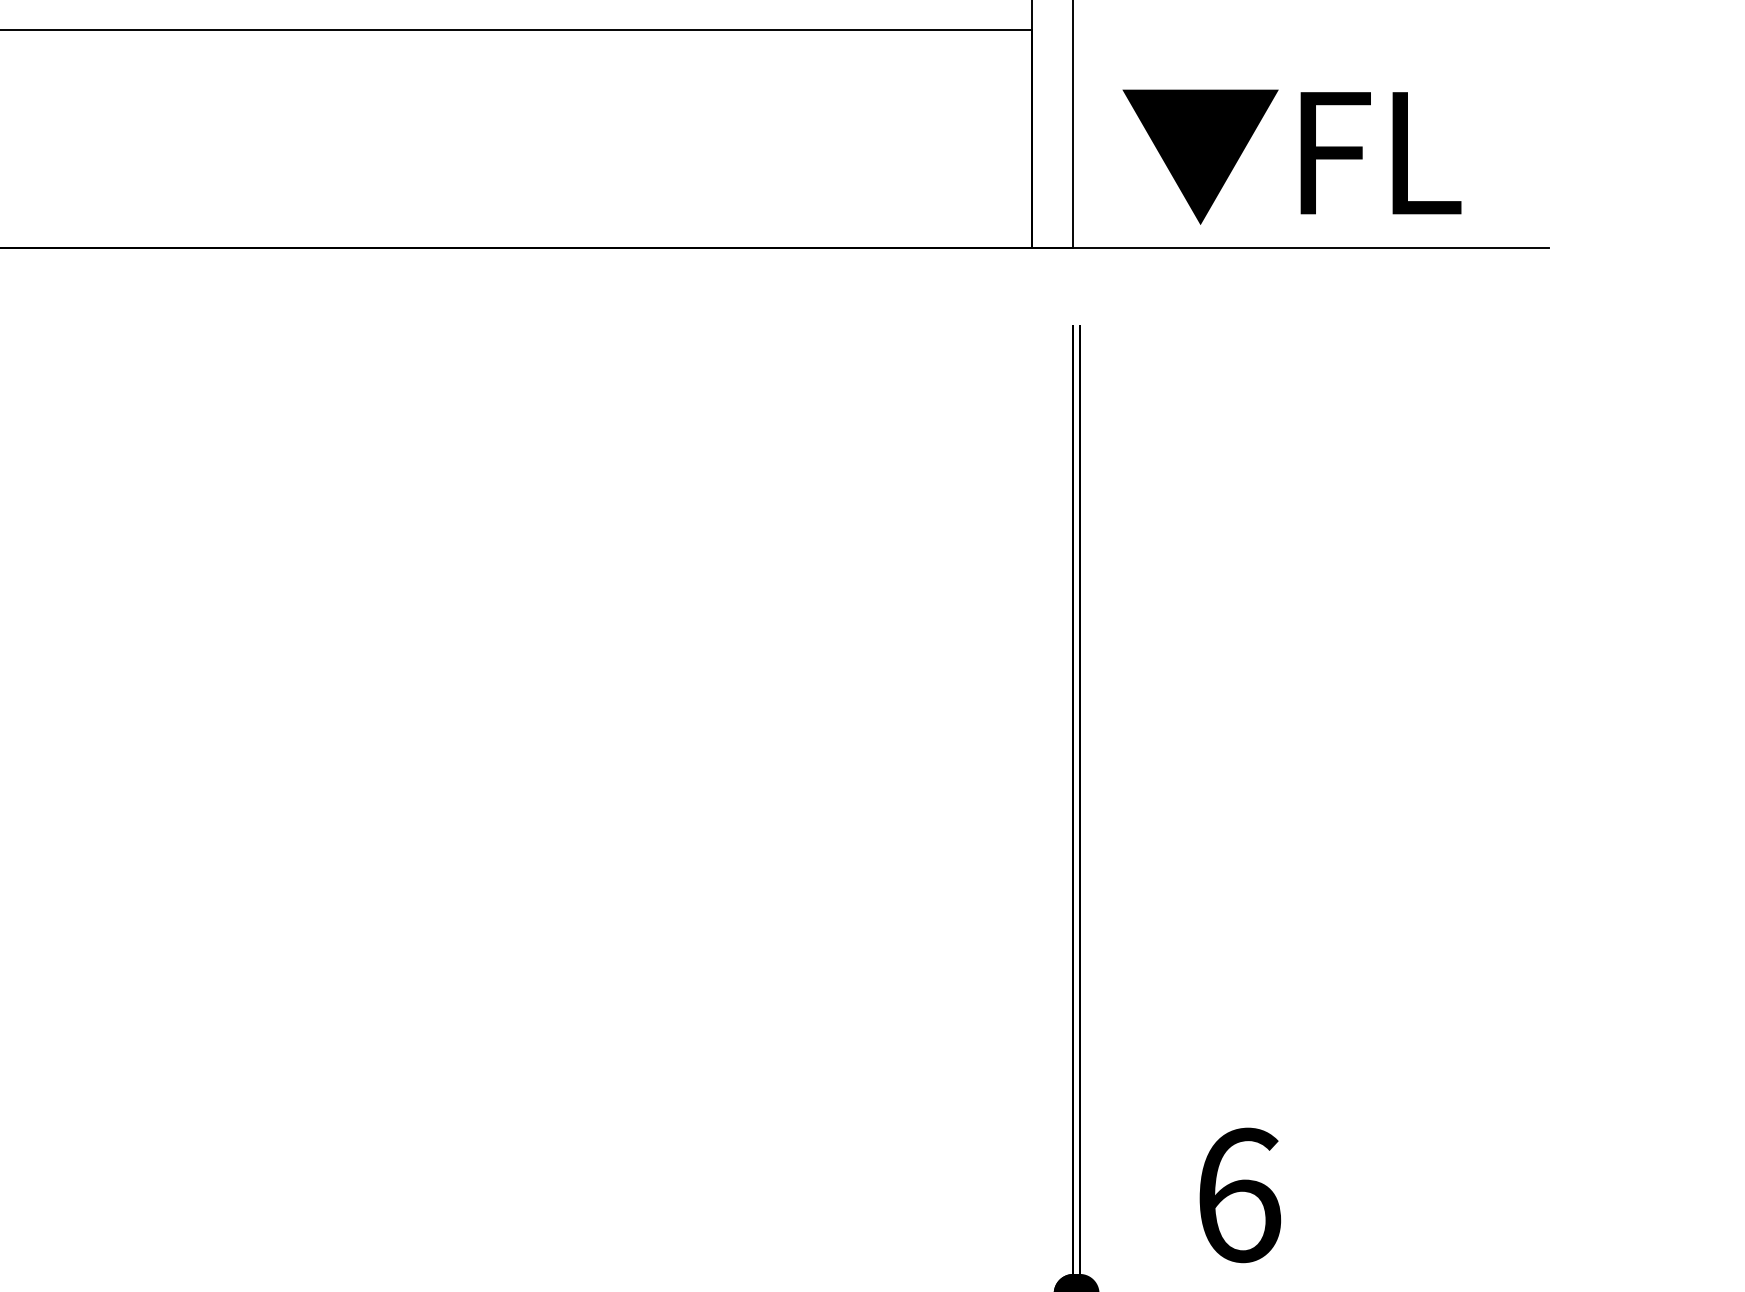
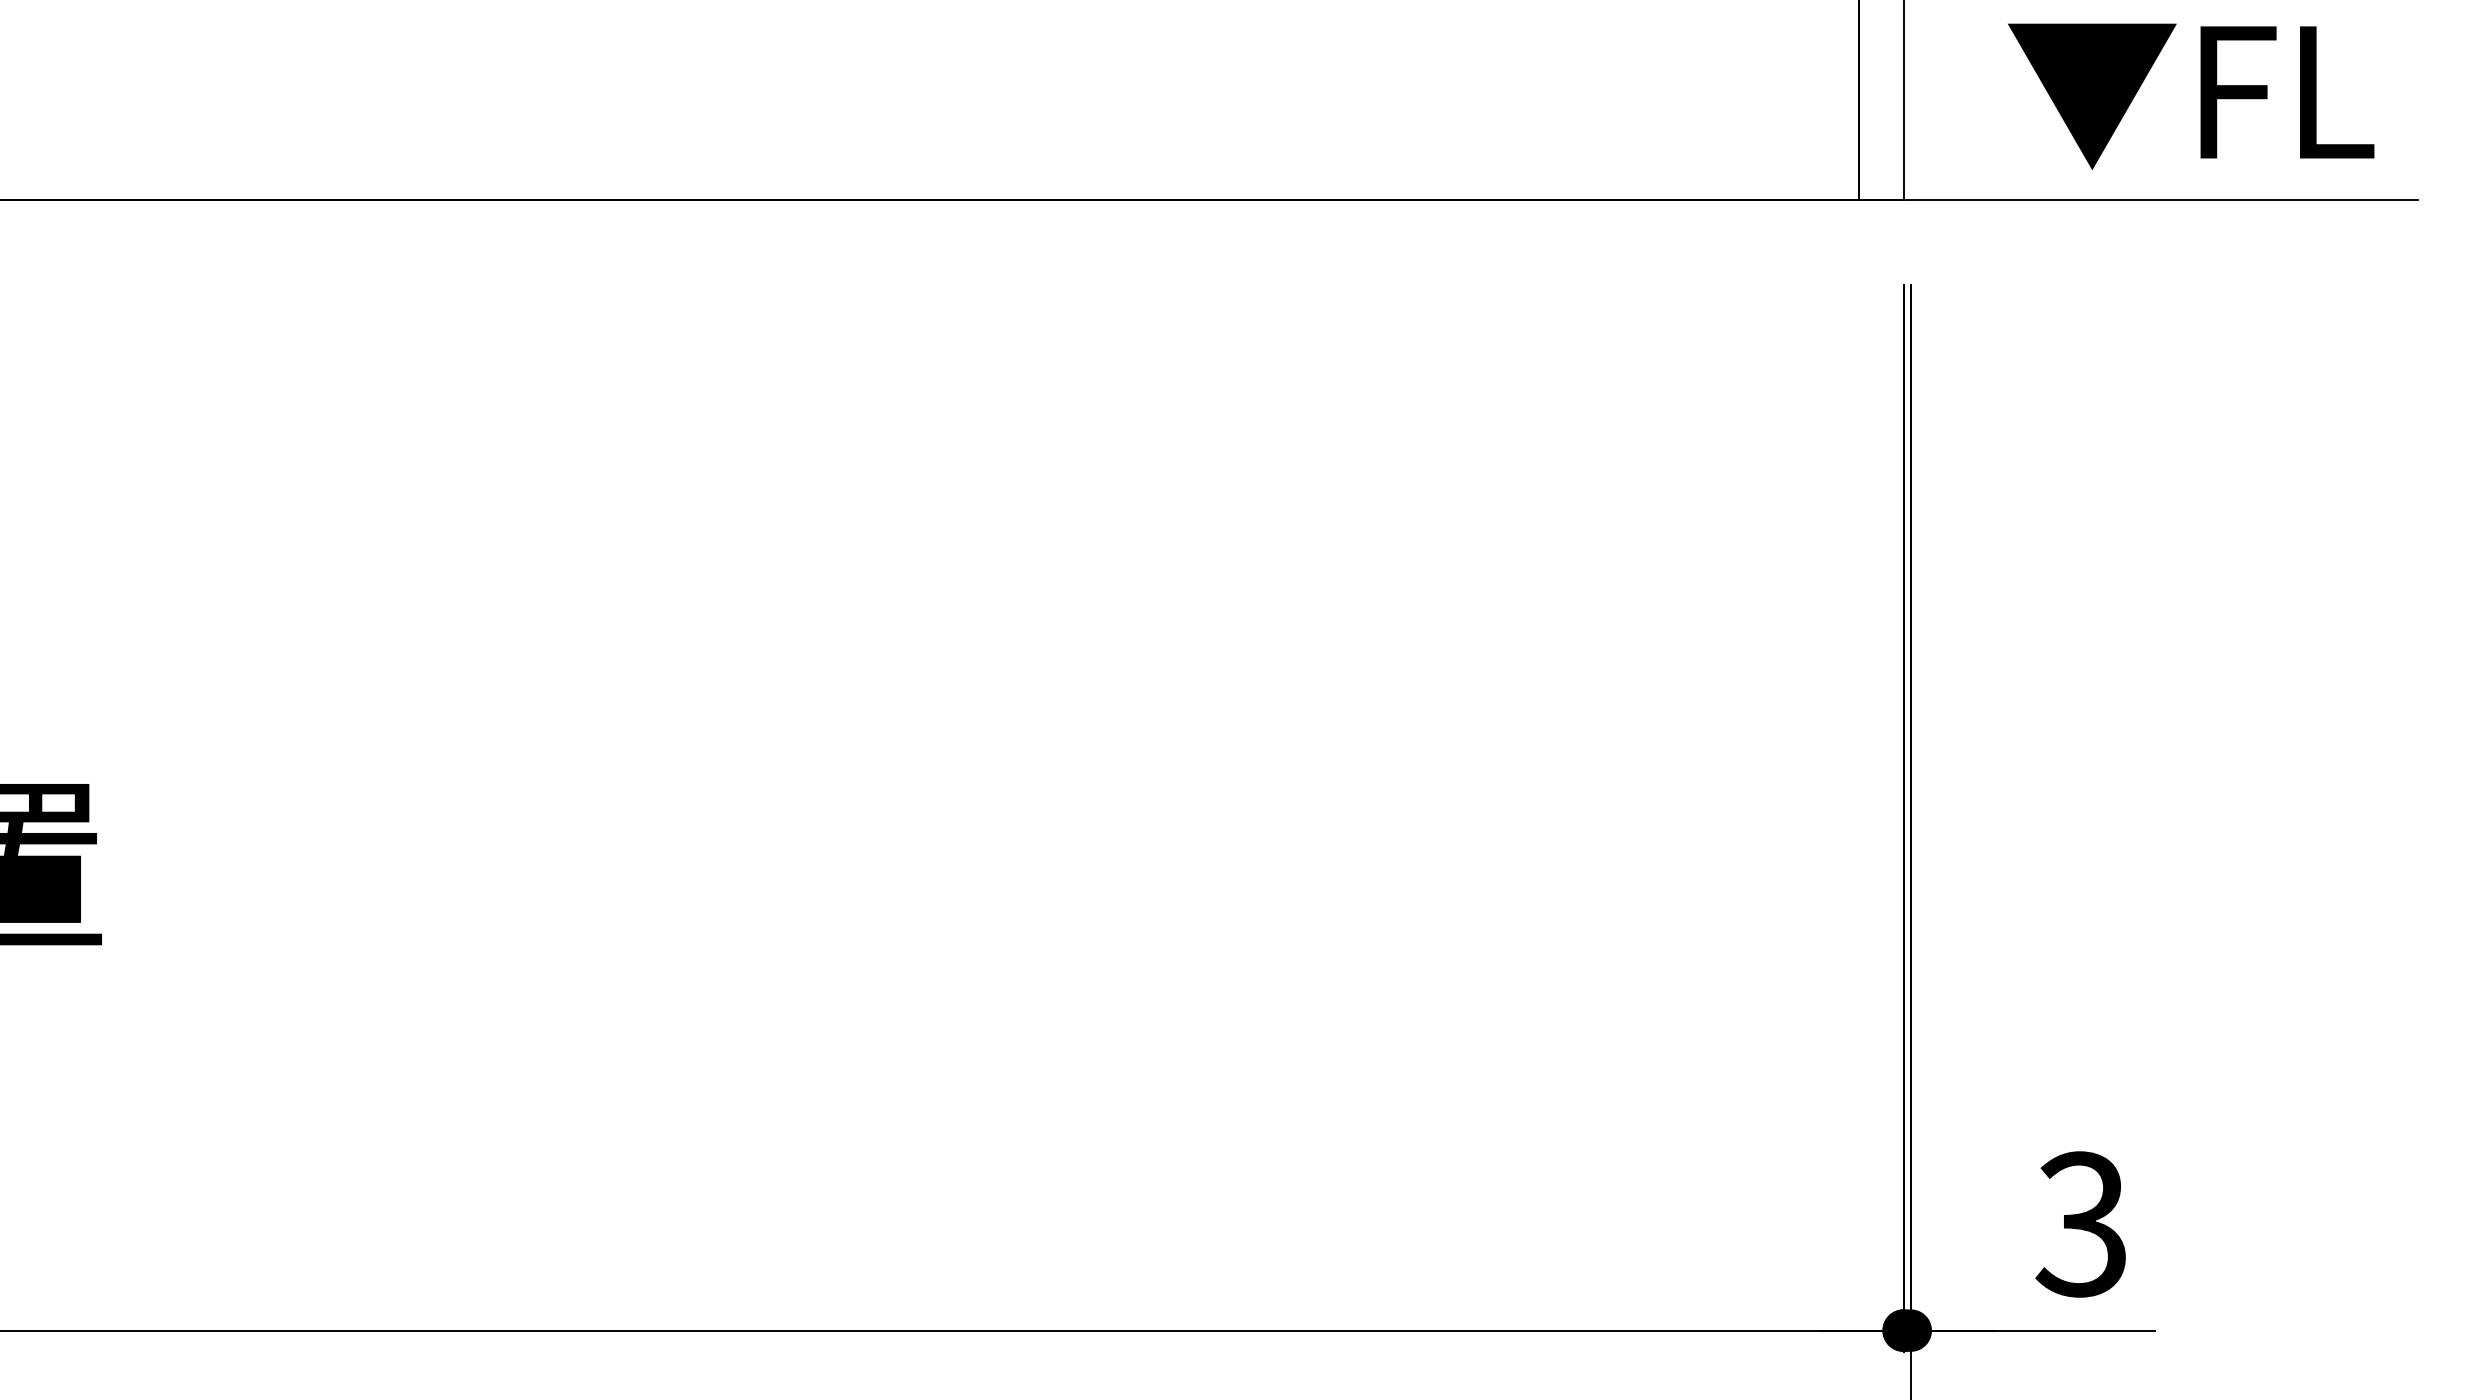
text: (1292, 156) -> (2191, 96), moved
text: (1237, 1195) -> (2081, 1224), 6 -> 3

